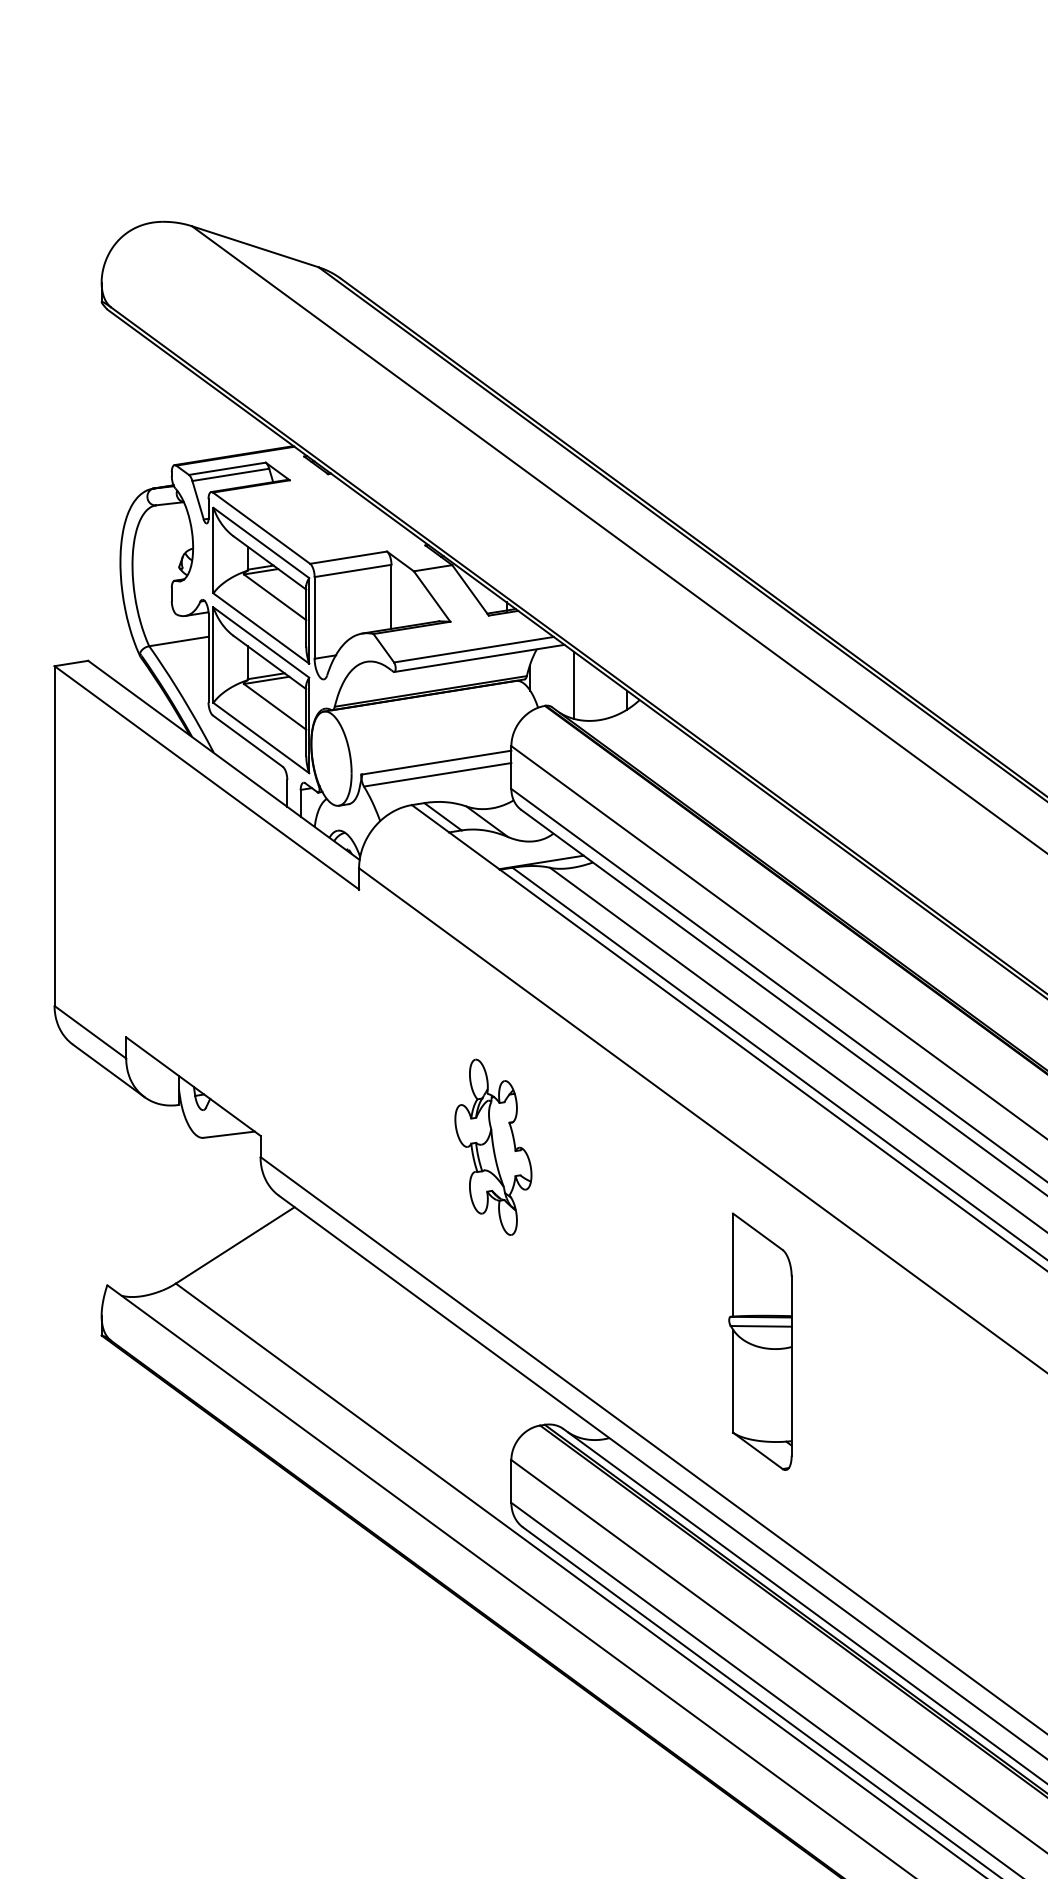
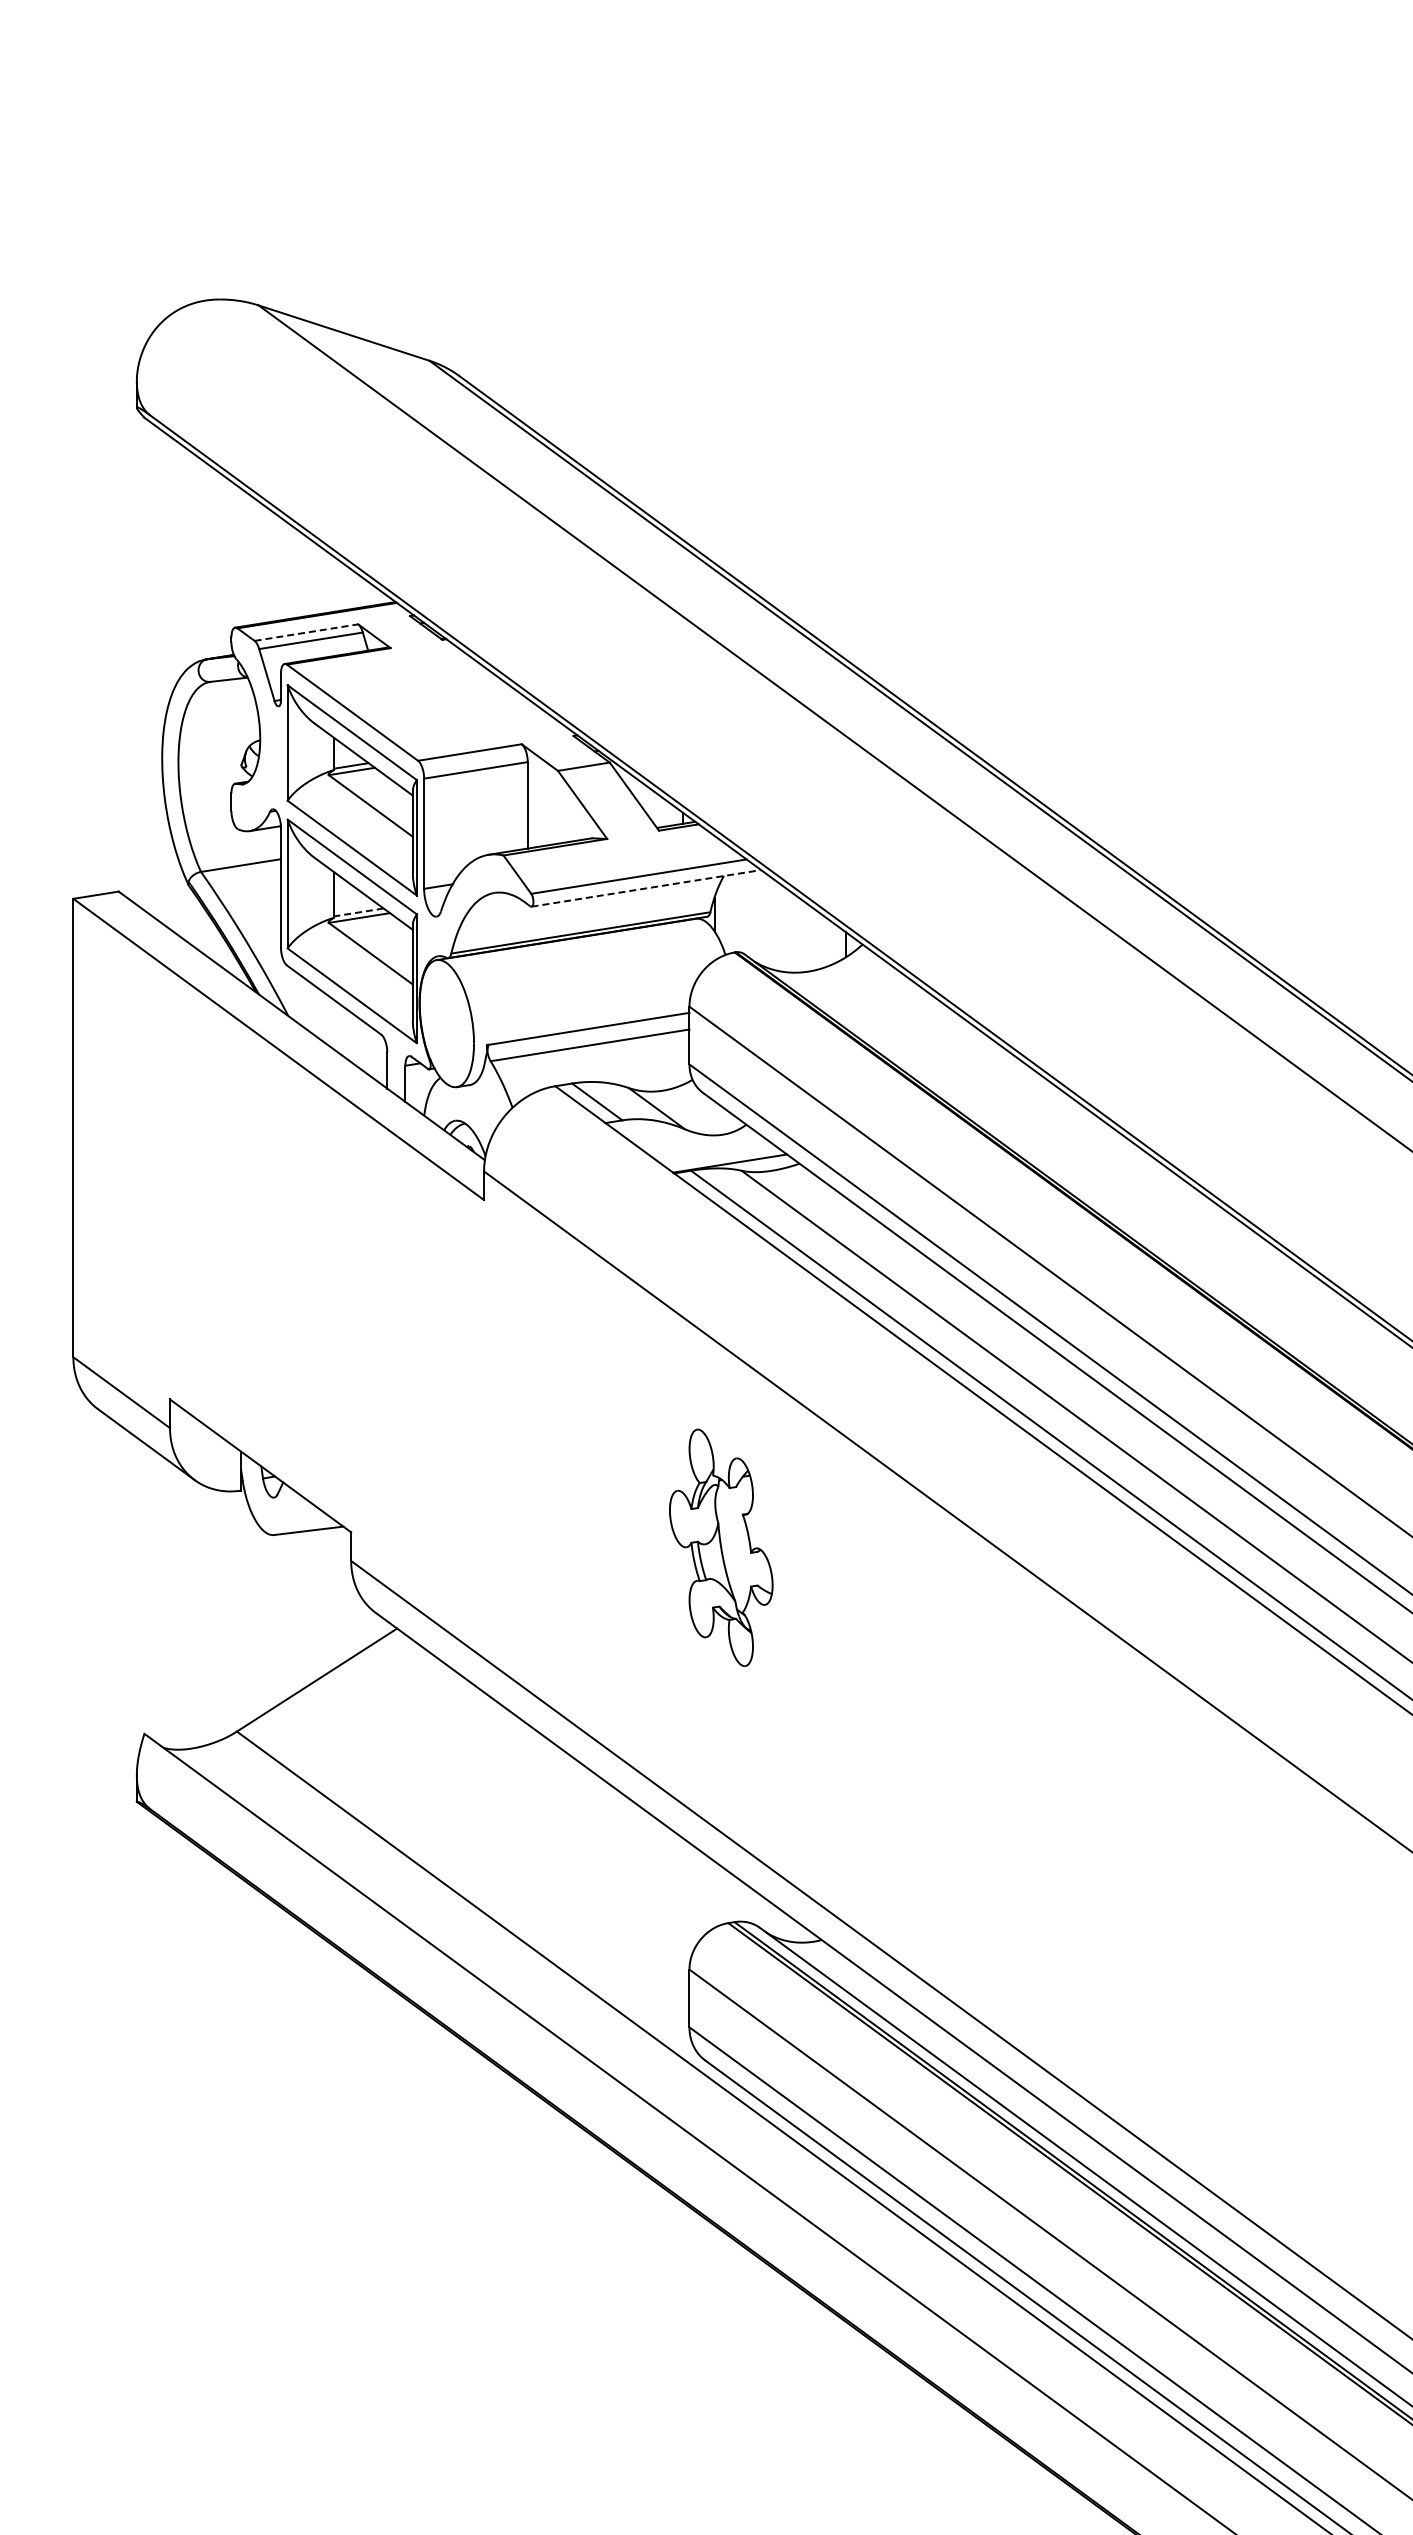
line: (227, 468) -> (306, 632), solid -> dashed
line: (479, 658) -> (646, 888), solid -> dashed
line: (265, 676) -> (358, 912), solid -> dashed
line: (574, 685) -> (774, 924), removed
part: (493, 1147) -> (721, 1547), moved
part: (760, 1342) -> (1025, 1810), removed

